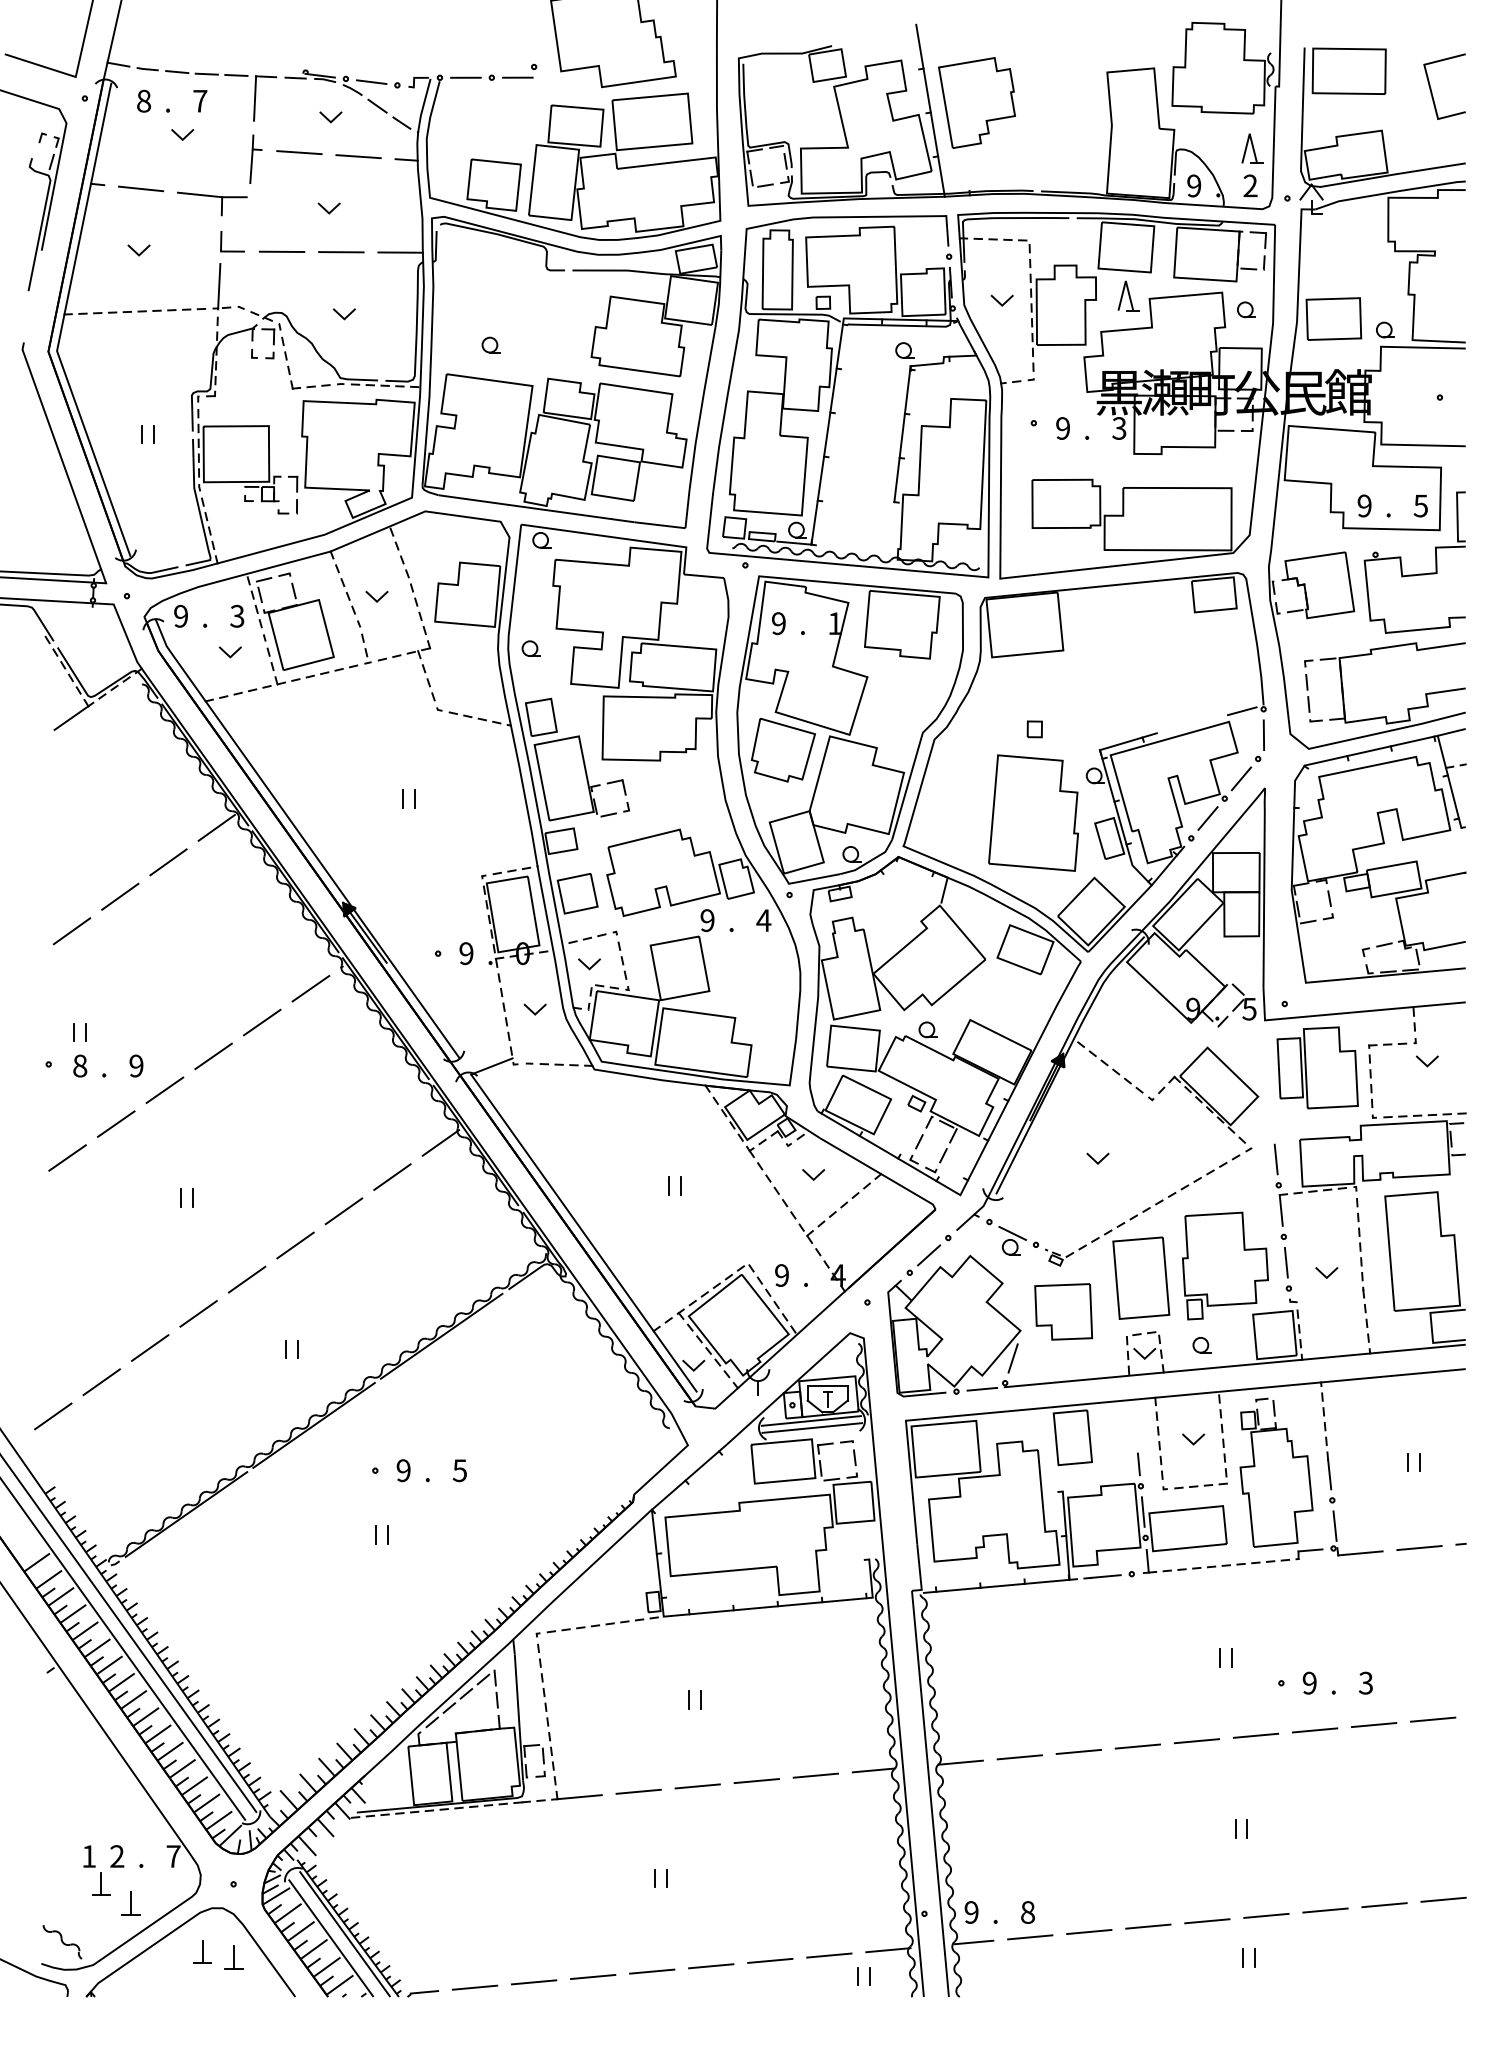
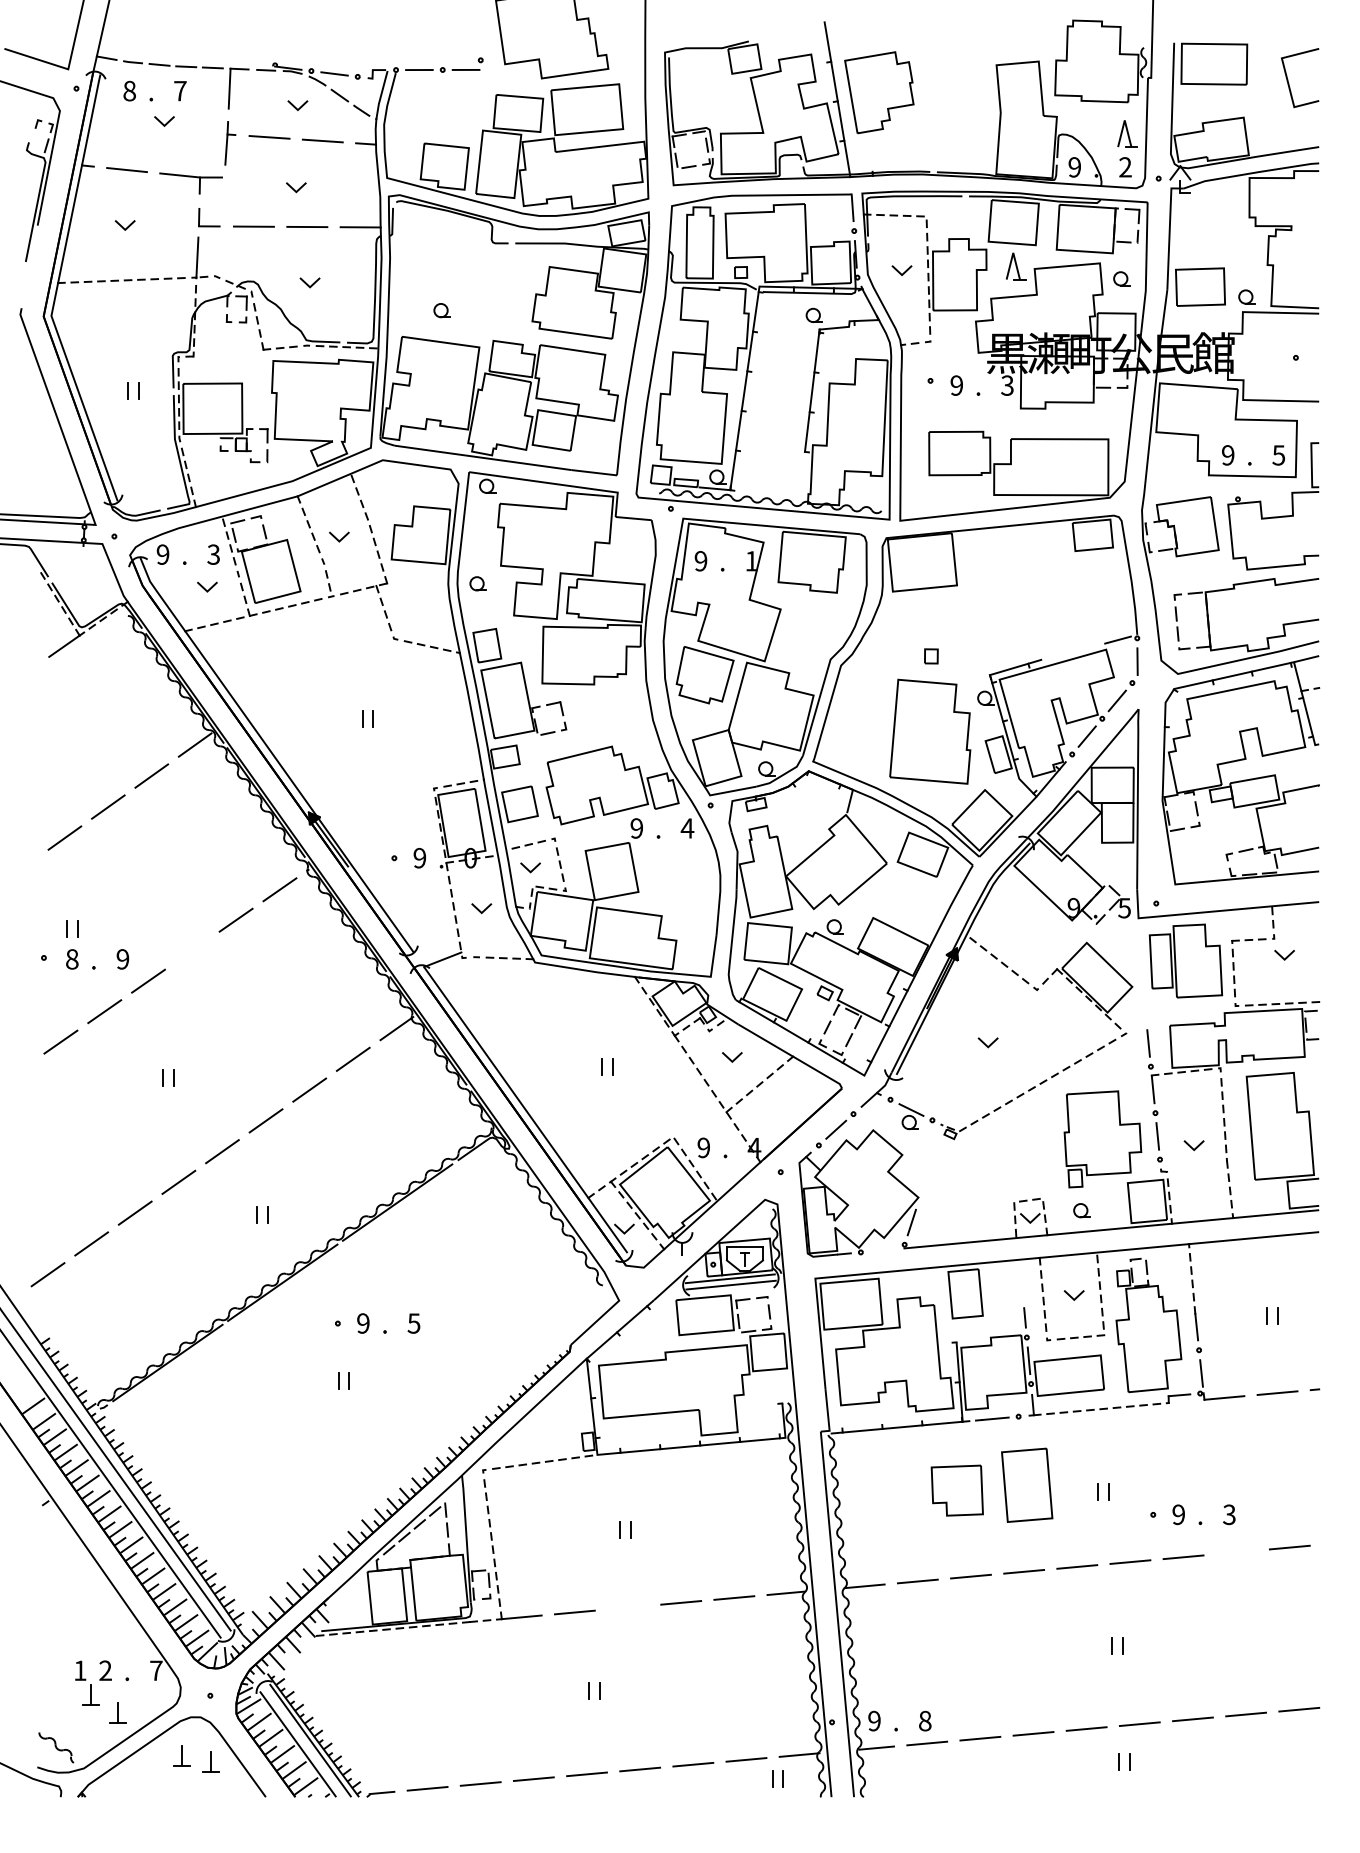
line: (213, 1056) -> (192, 950), removed
part: (1141, 1277) -> (1027, 1484), moved
part: (1062, 1311) -> (956, 1490), moved
line: (981, 1389) -> (883, 1250), removed
line: (1373, 1725) -> (1236, 1552), removed
line: (697, 1786) -> (627, 1607), removed

